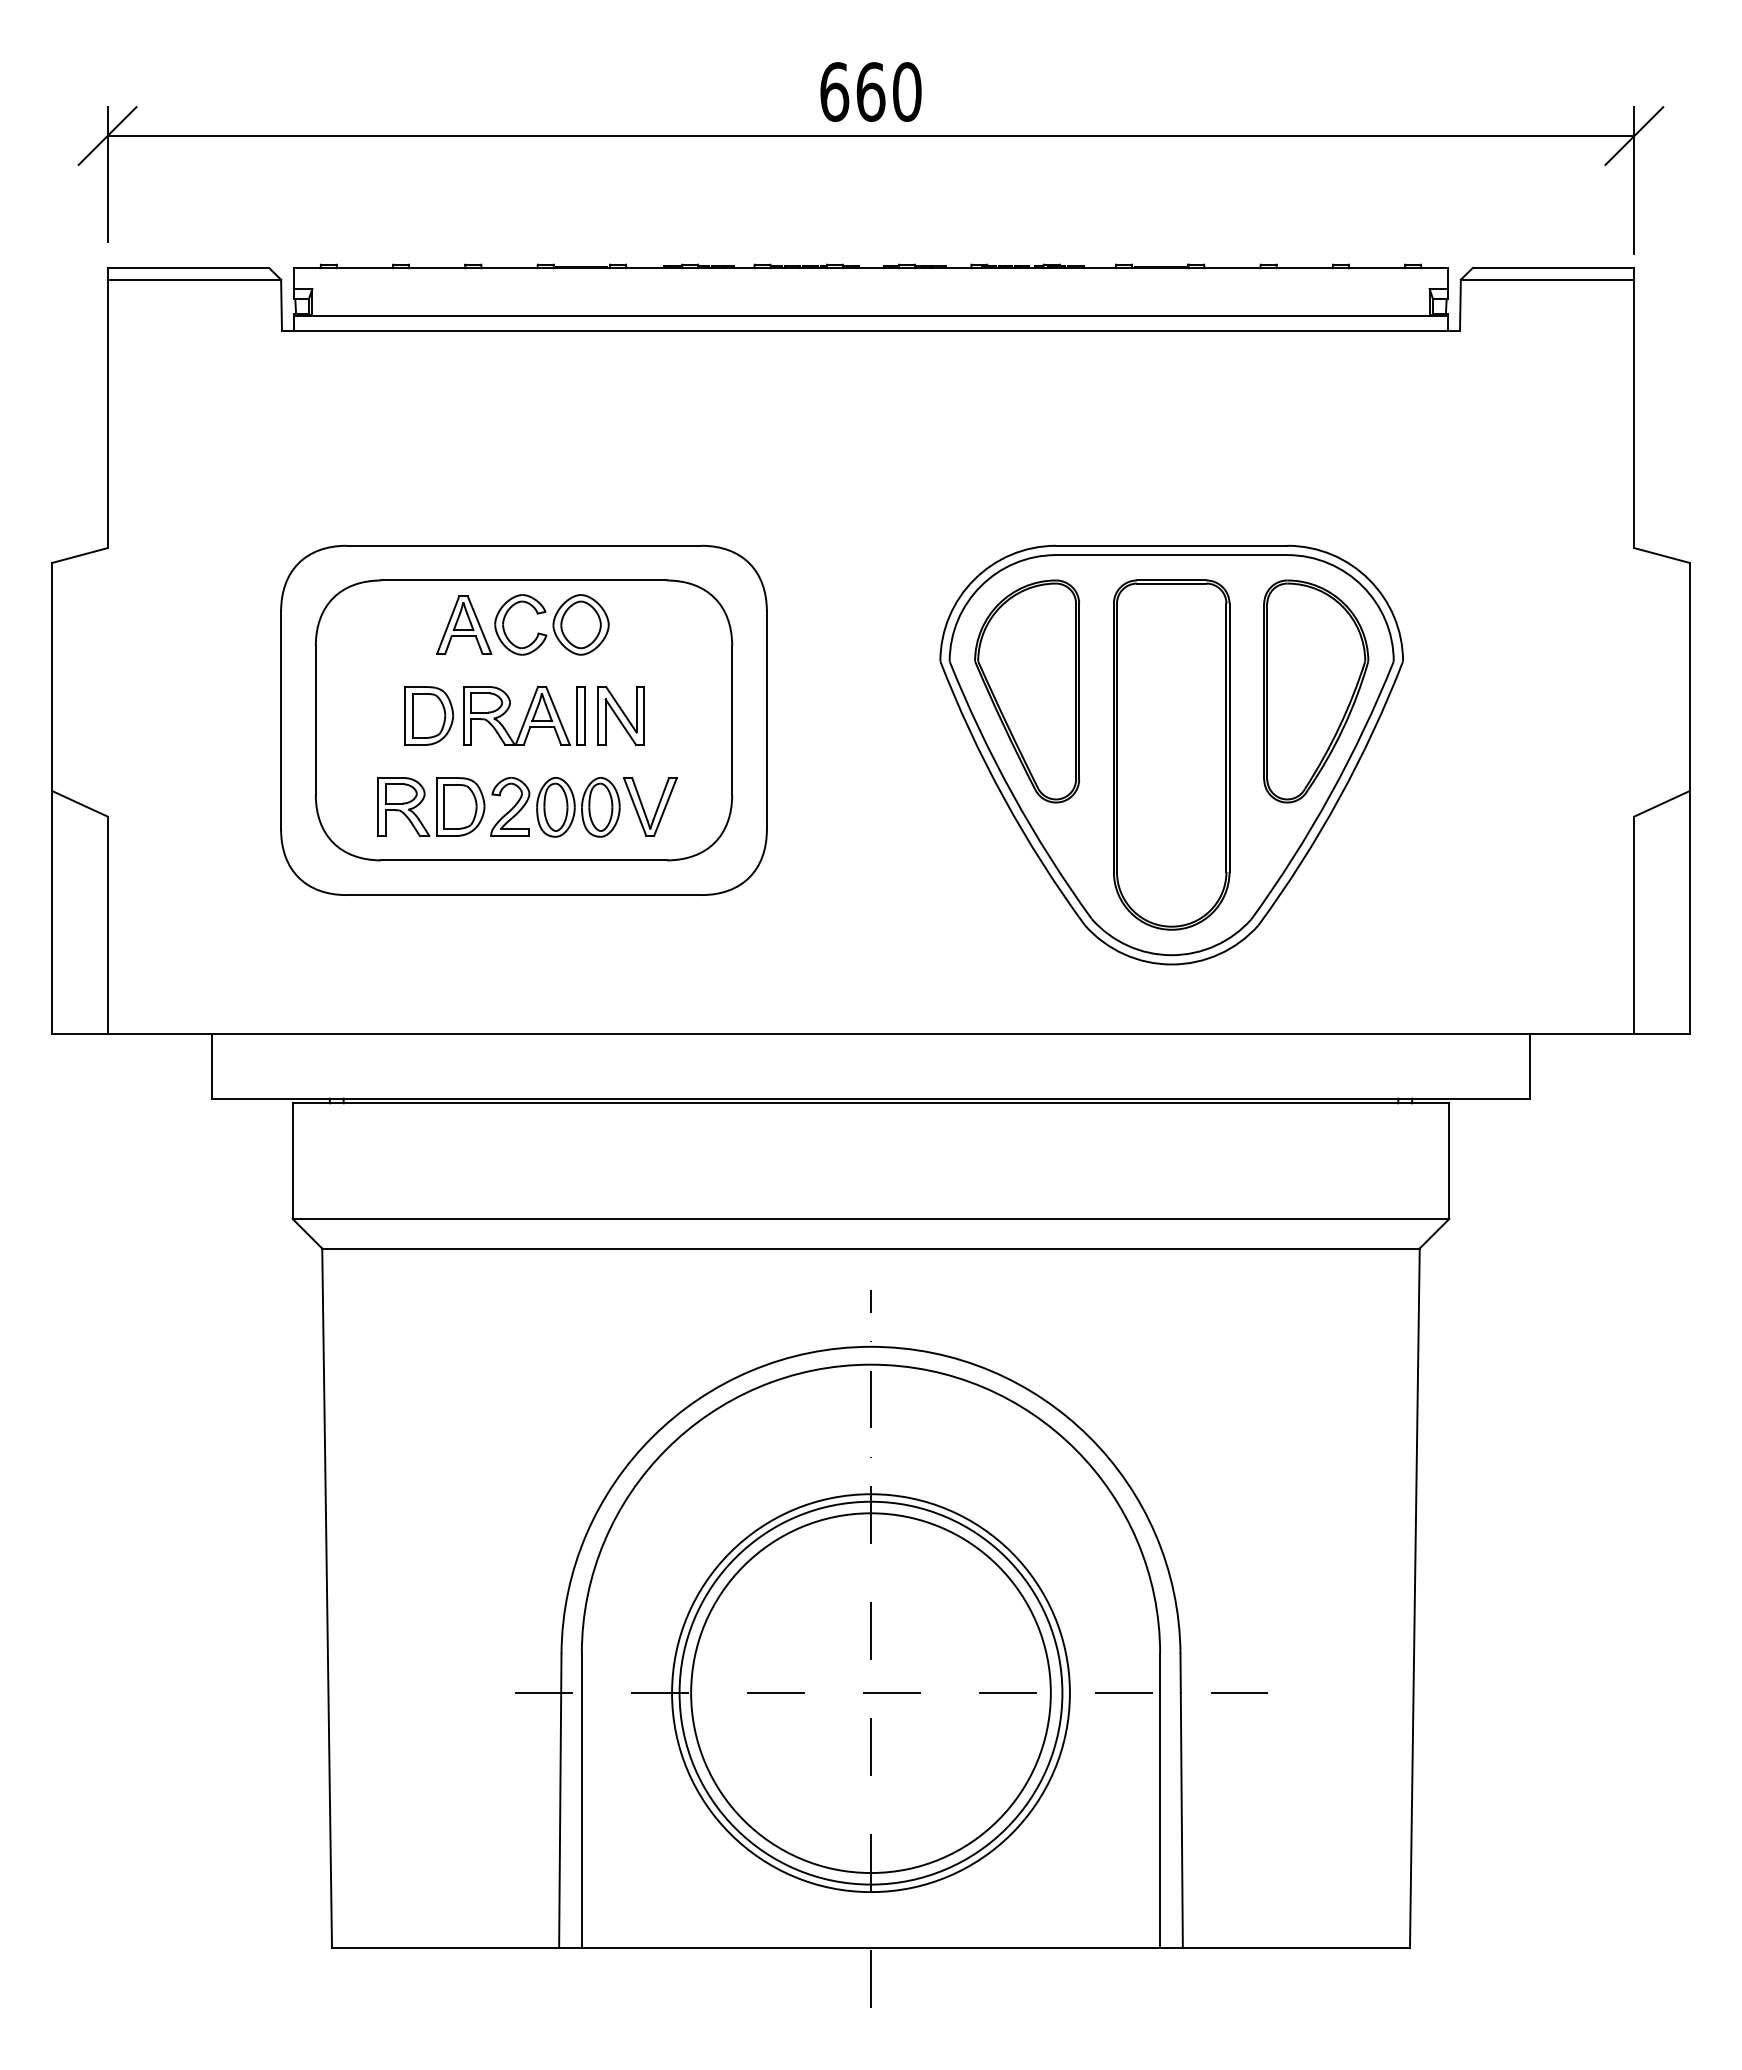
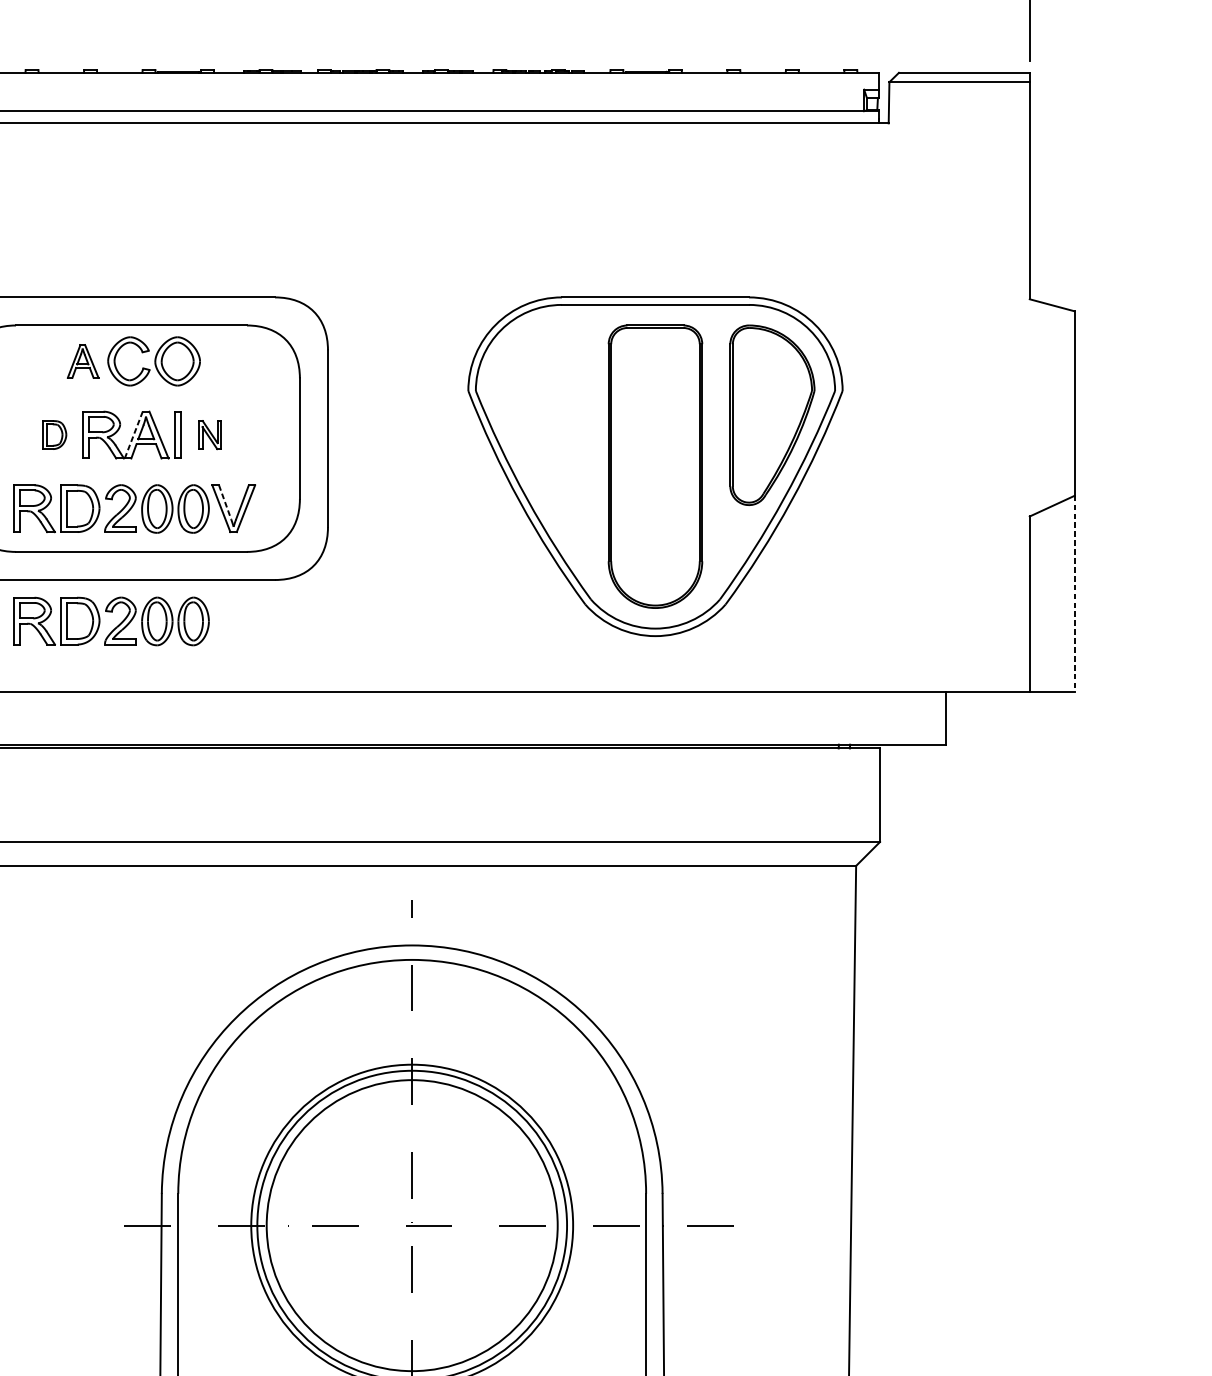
part: (464, 624) -> (83, 361), size x0.7
part: (1027, 691) -> (538, 415), removed
part: (428, 715) -> (54, 434), size x0.6
line: (526, 715) -> (133, 434), solid -> dashed
part: (620, 715) -> (209, 434), size x0.6
line: (639, 799) -> (224, 502), solid -> dashed
line: (1689, 912) -> (1074, 594), solid -> dashed
part: (505, 952) -> (116, 626), added

